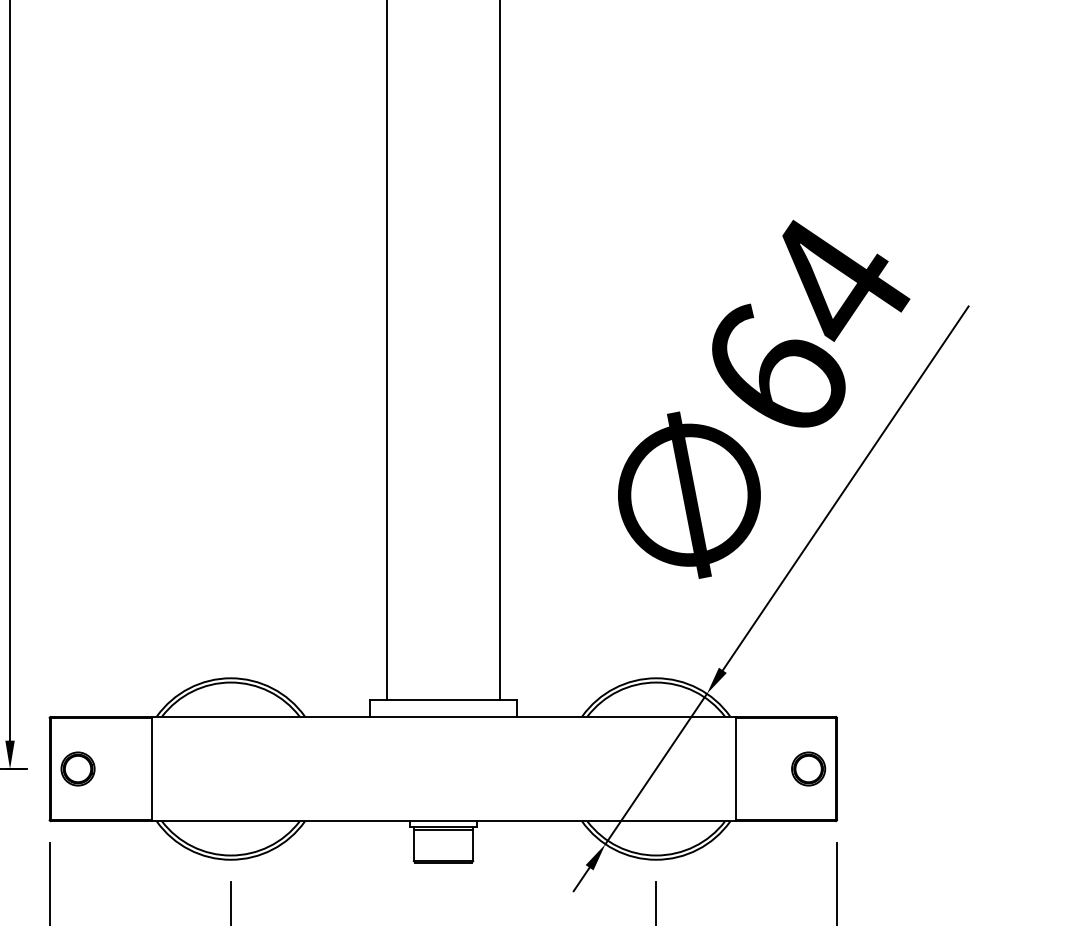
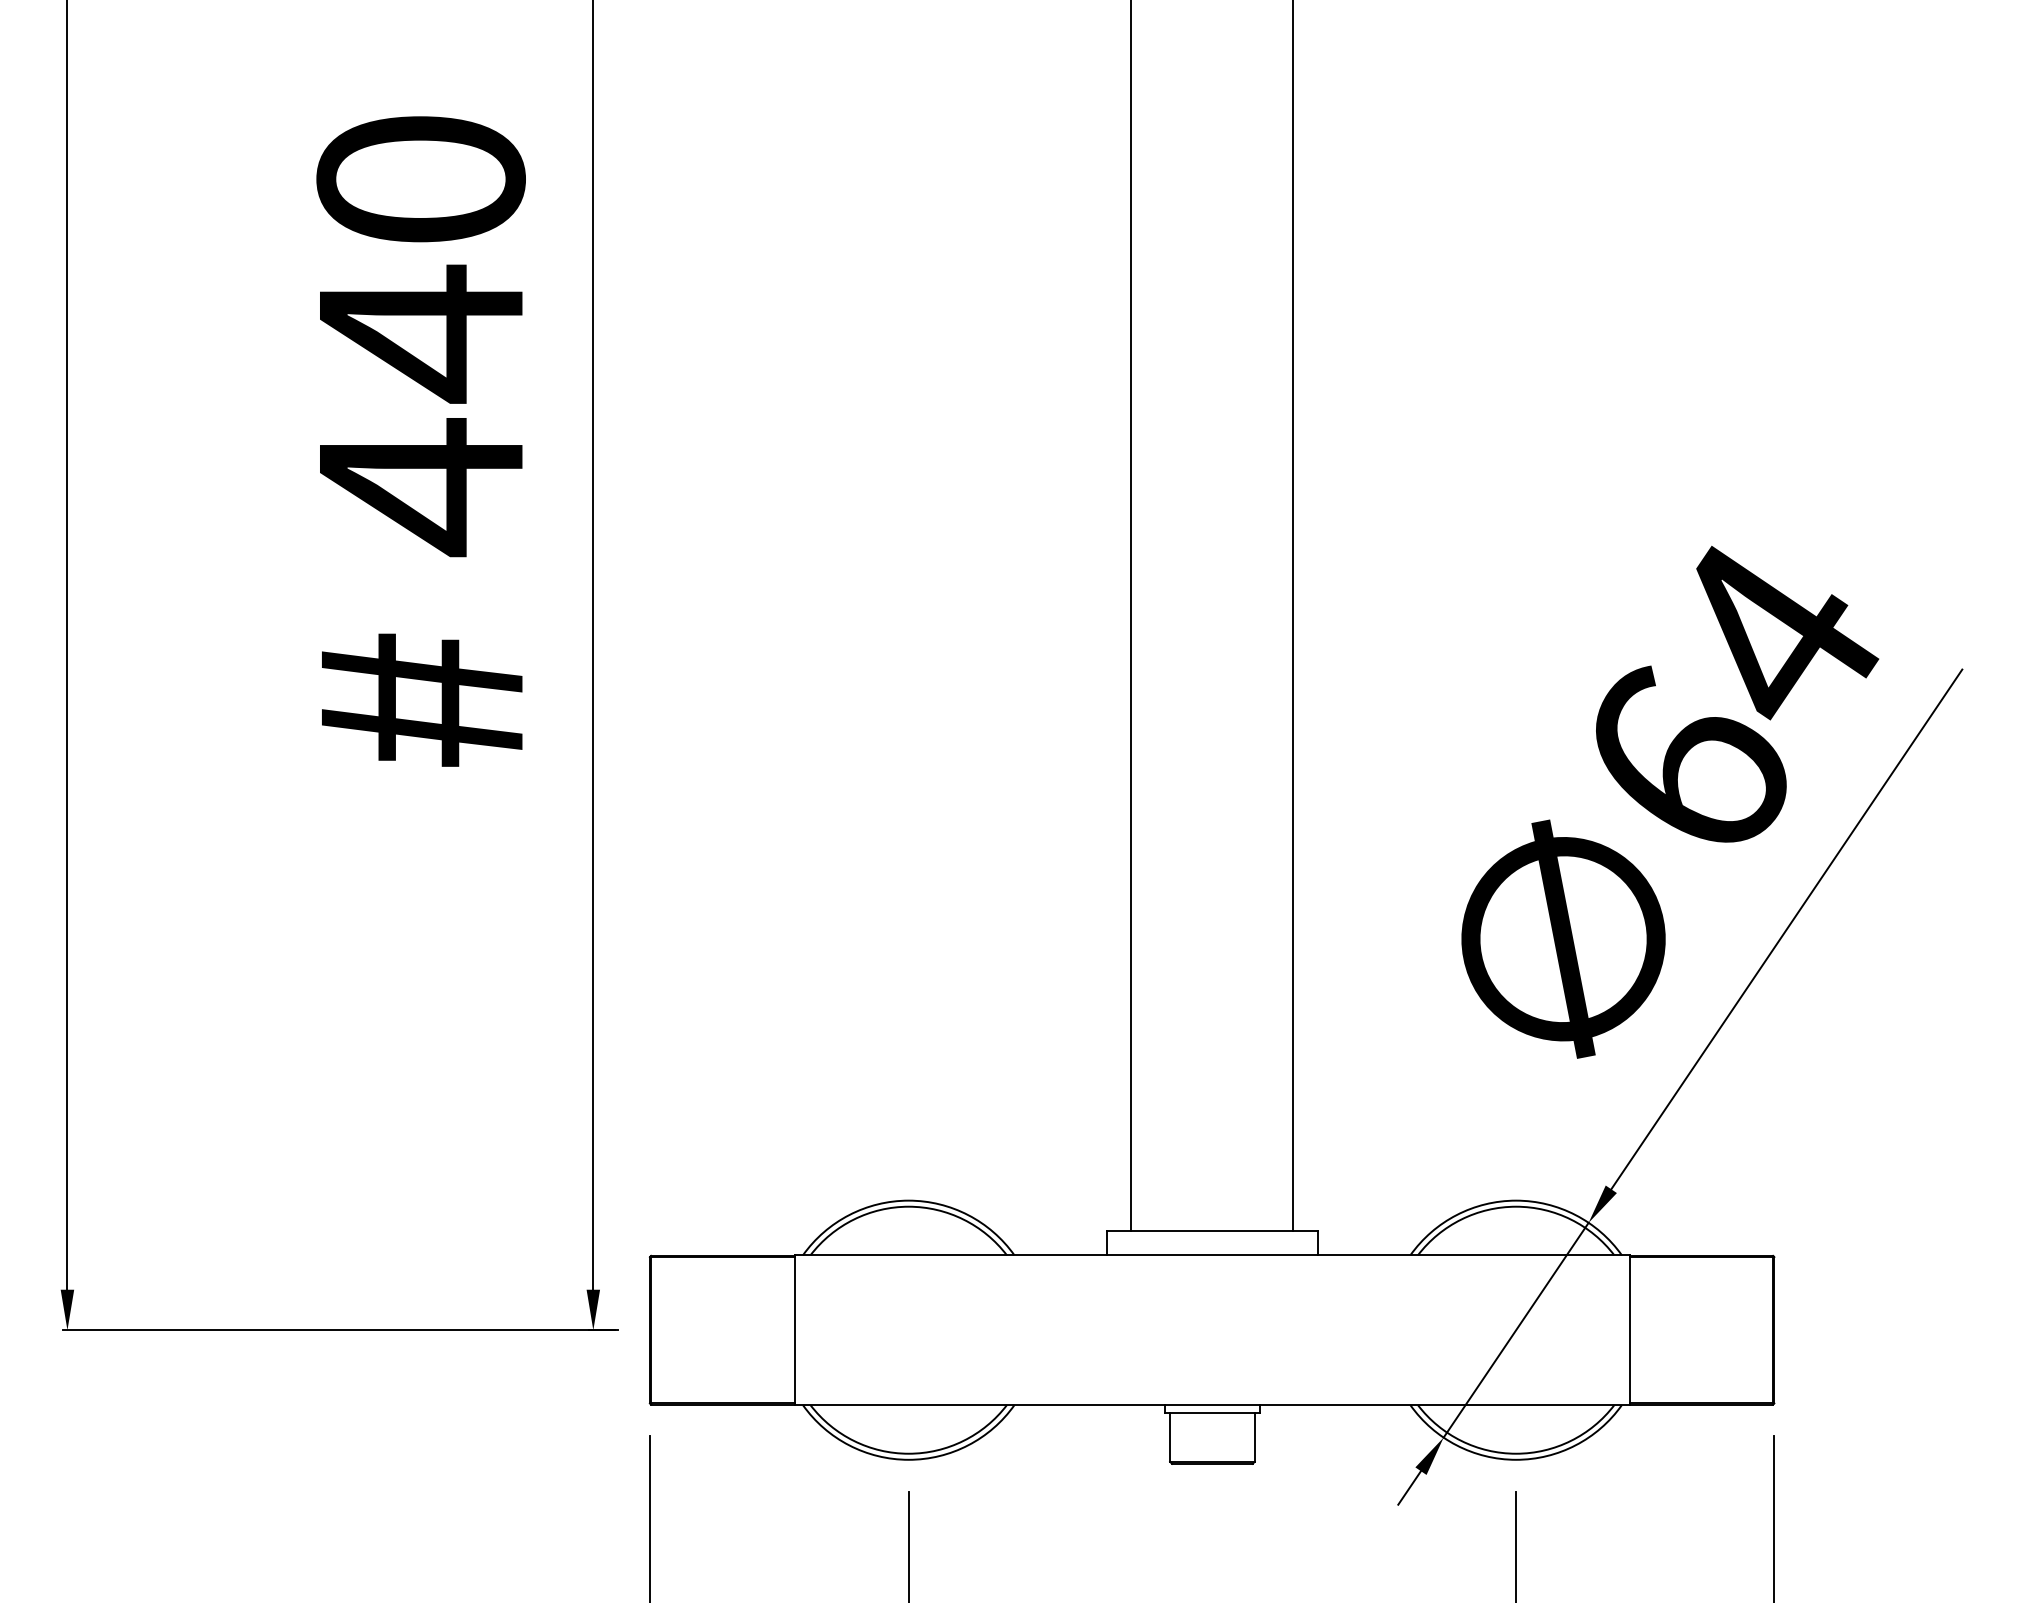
part: (77, 768) -> (689, 1329), removed
part: (808, 768) -> (1733, 1329), removed
line: (443, 830) -> (1212, 1417), removed

